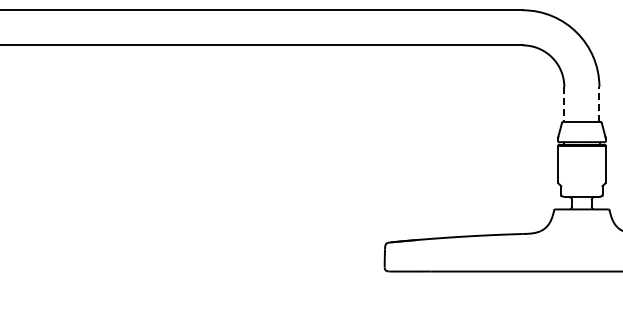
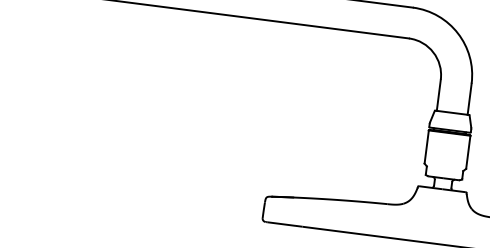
line: (564, 104) -> (438, 95), dashed -> solid
line: (599, 104) -> (469, 99), dashed -> solid

